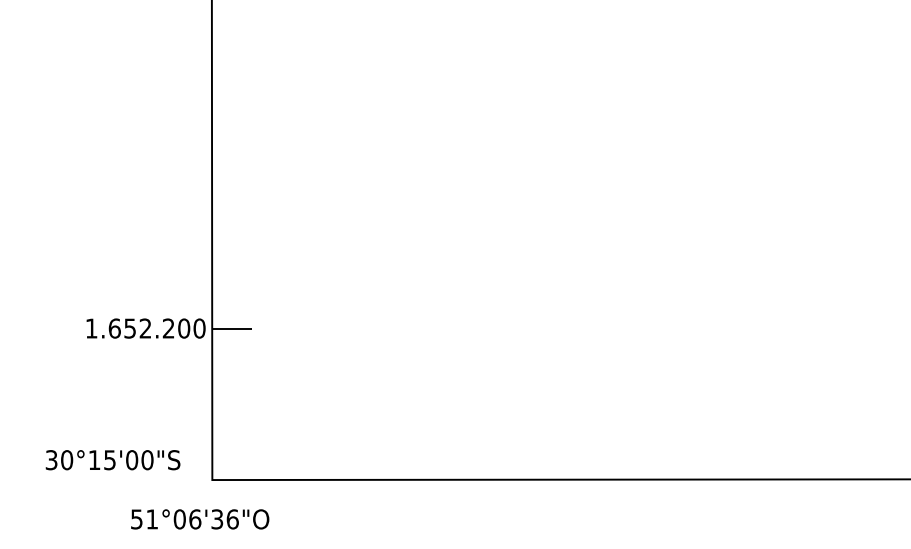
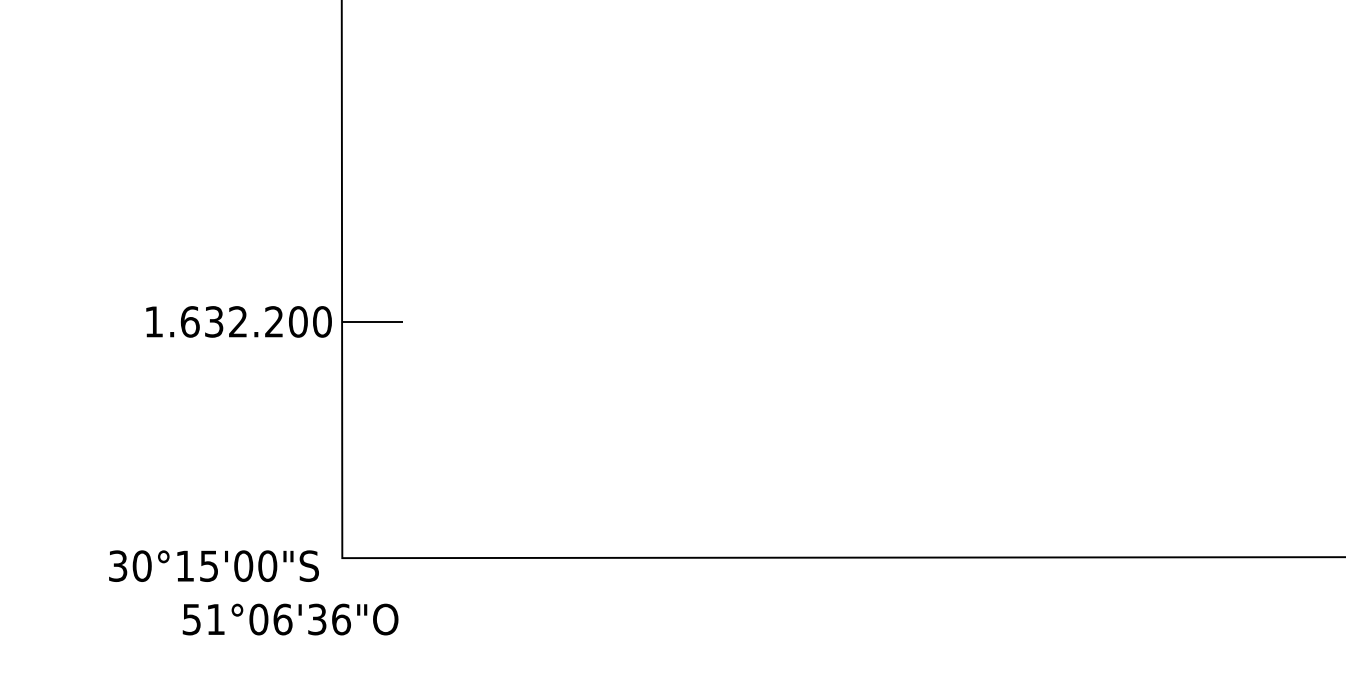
text: (130, 327) -> (214, 320), 1.652.200 -> 1.632.200
text: (112, 460) -> (213, 566), moved
text: (200, 519) -> (291, 619), moved

